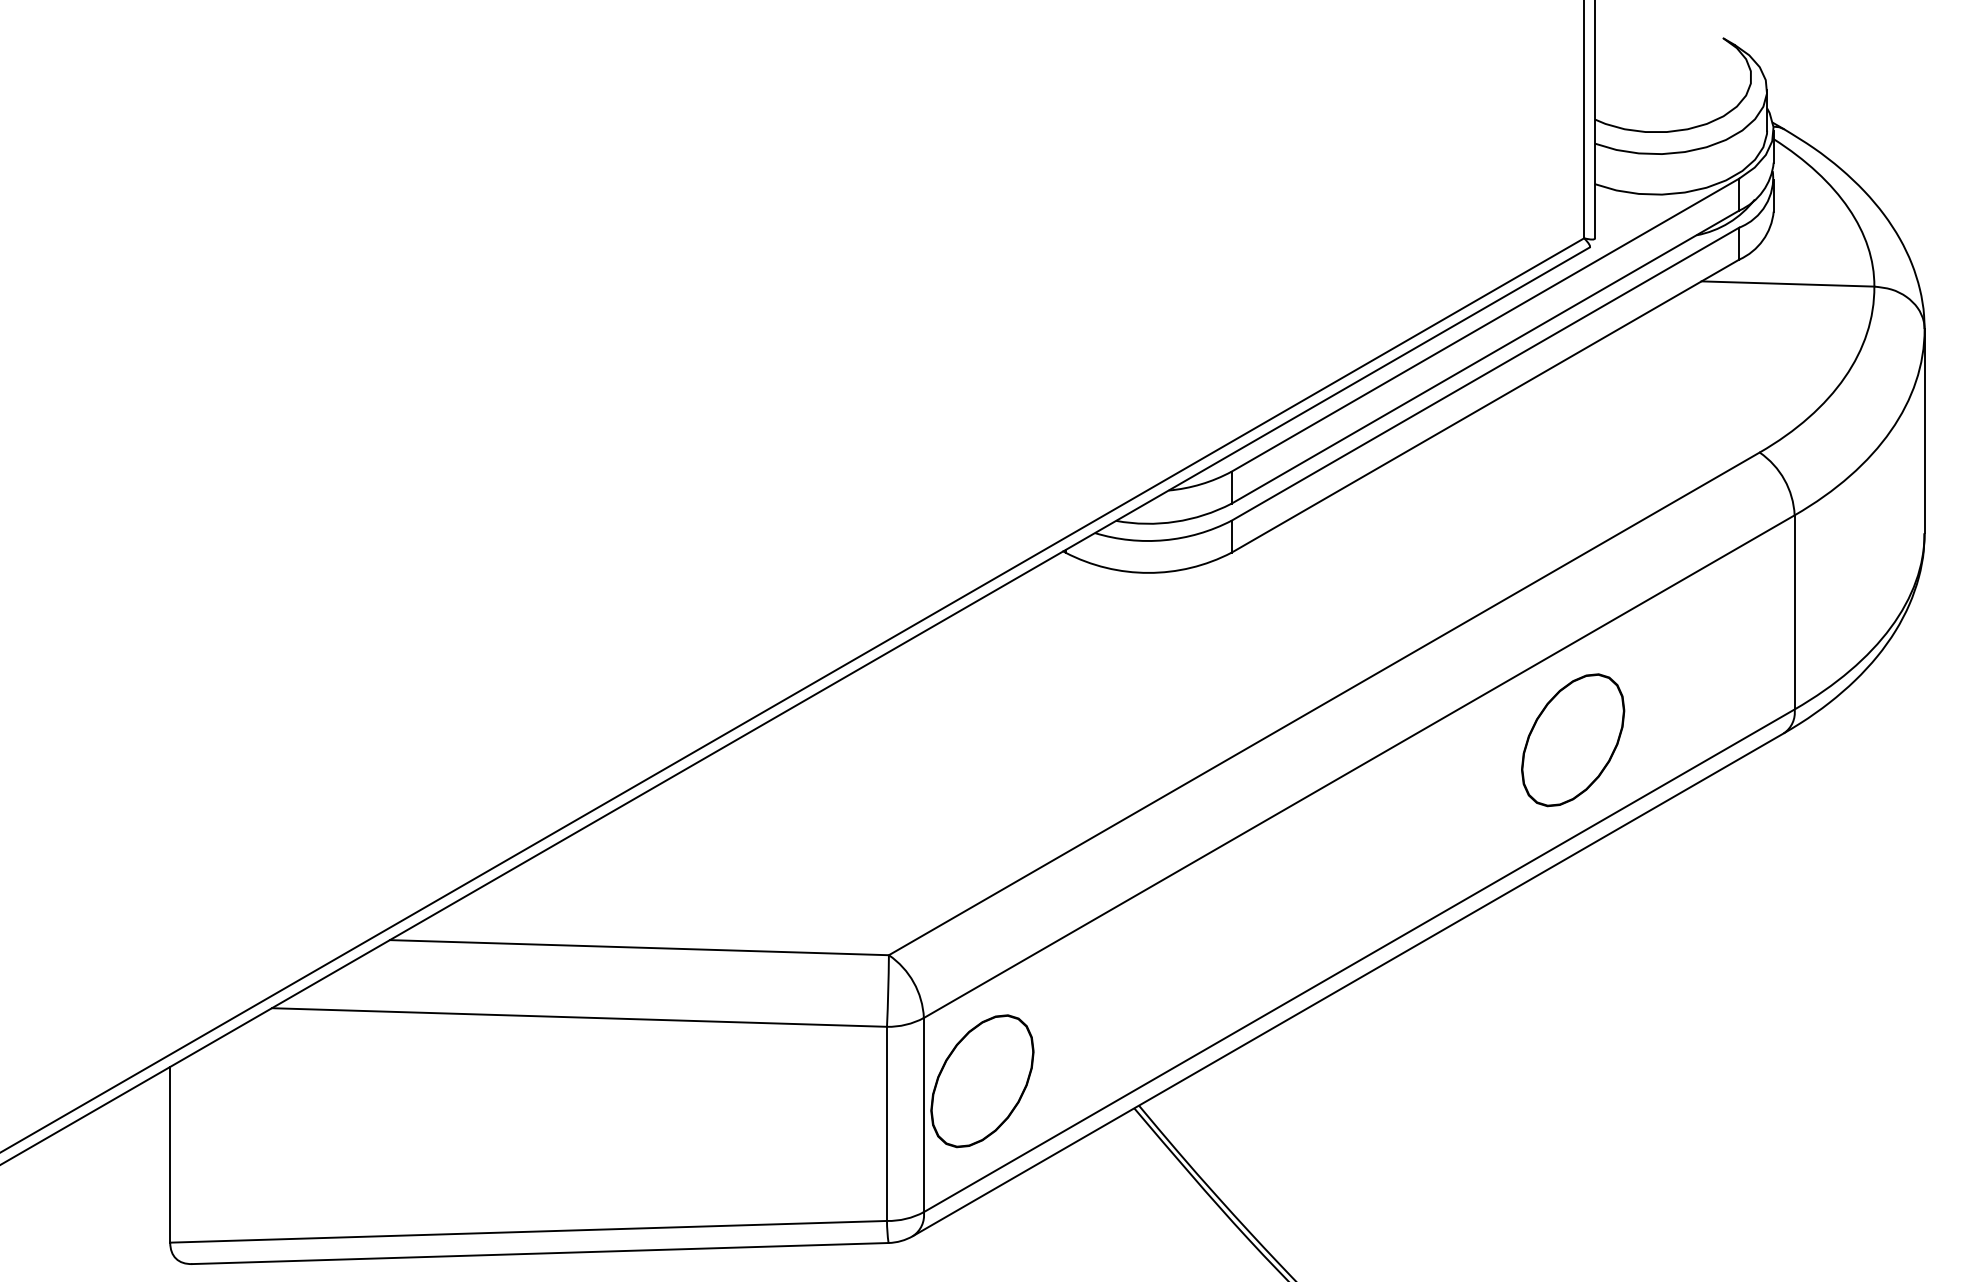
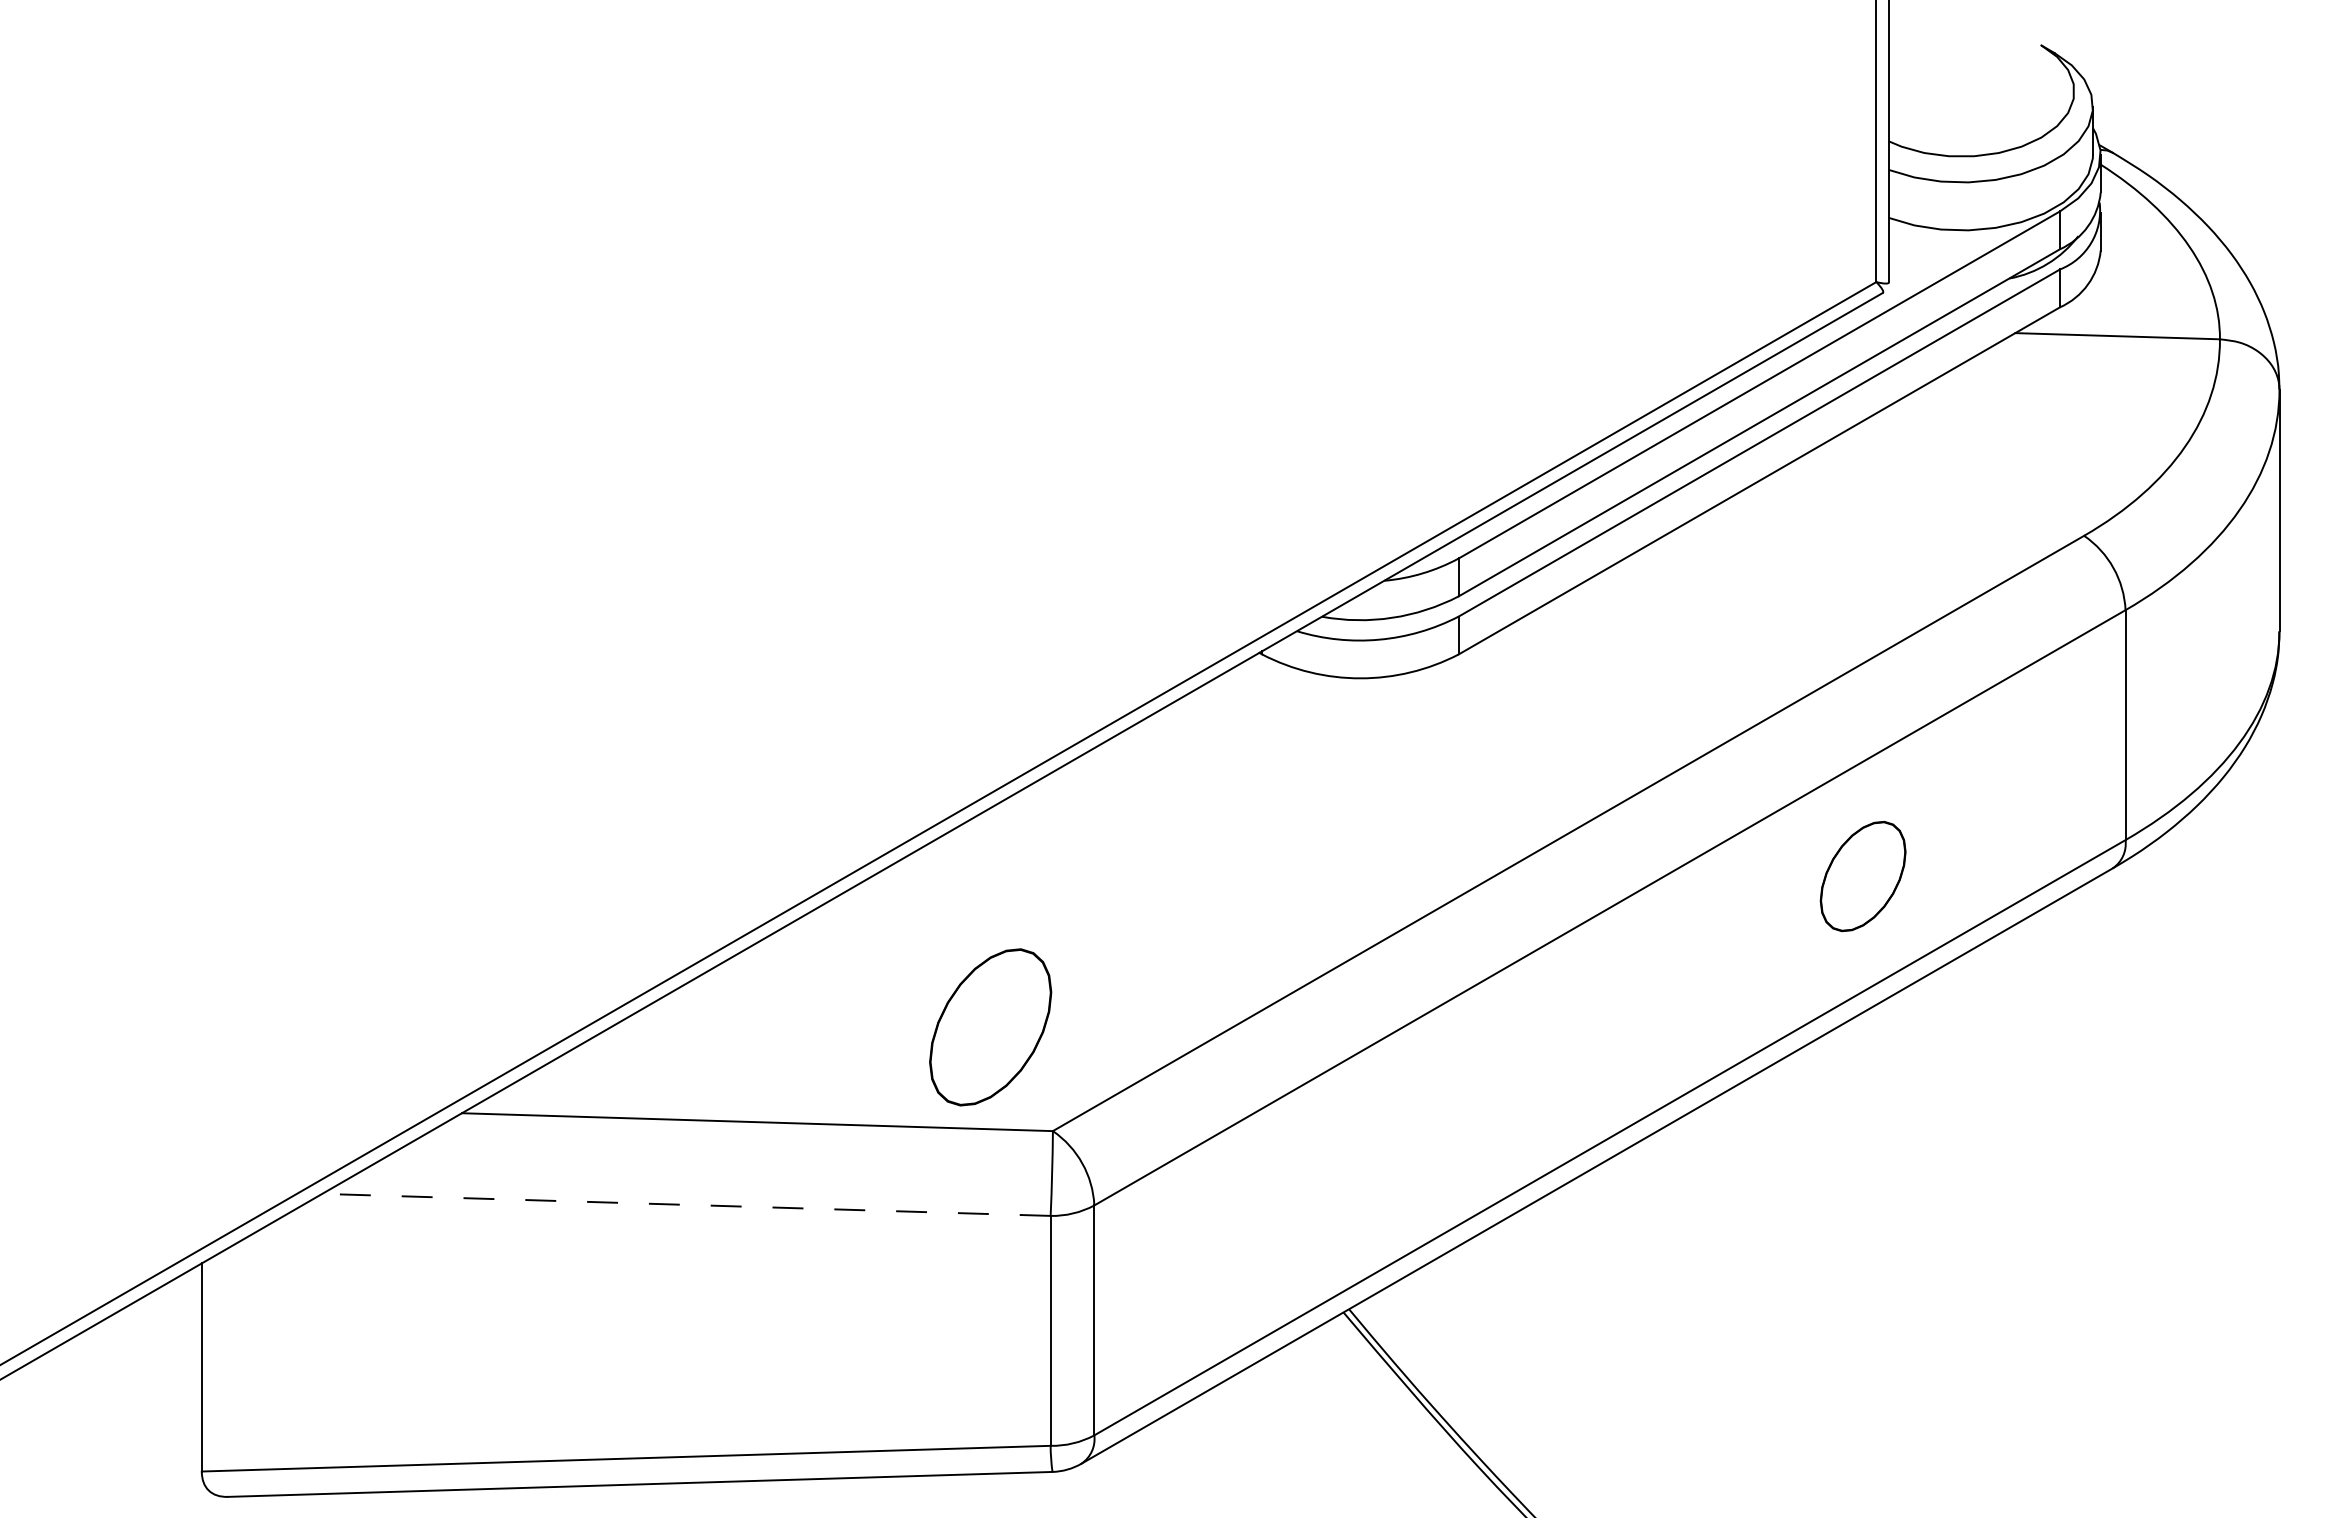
part: (1572, 740) -> (1862, 876), size x0.7
line: (578, 1017) -> (685, 1204), solid -> dashed
part: (982, 1081) -> (990, 1027), moved

